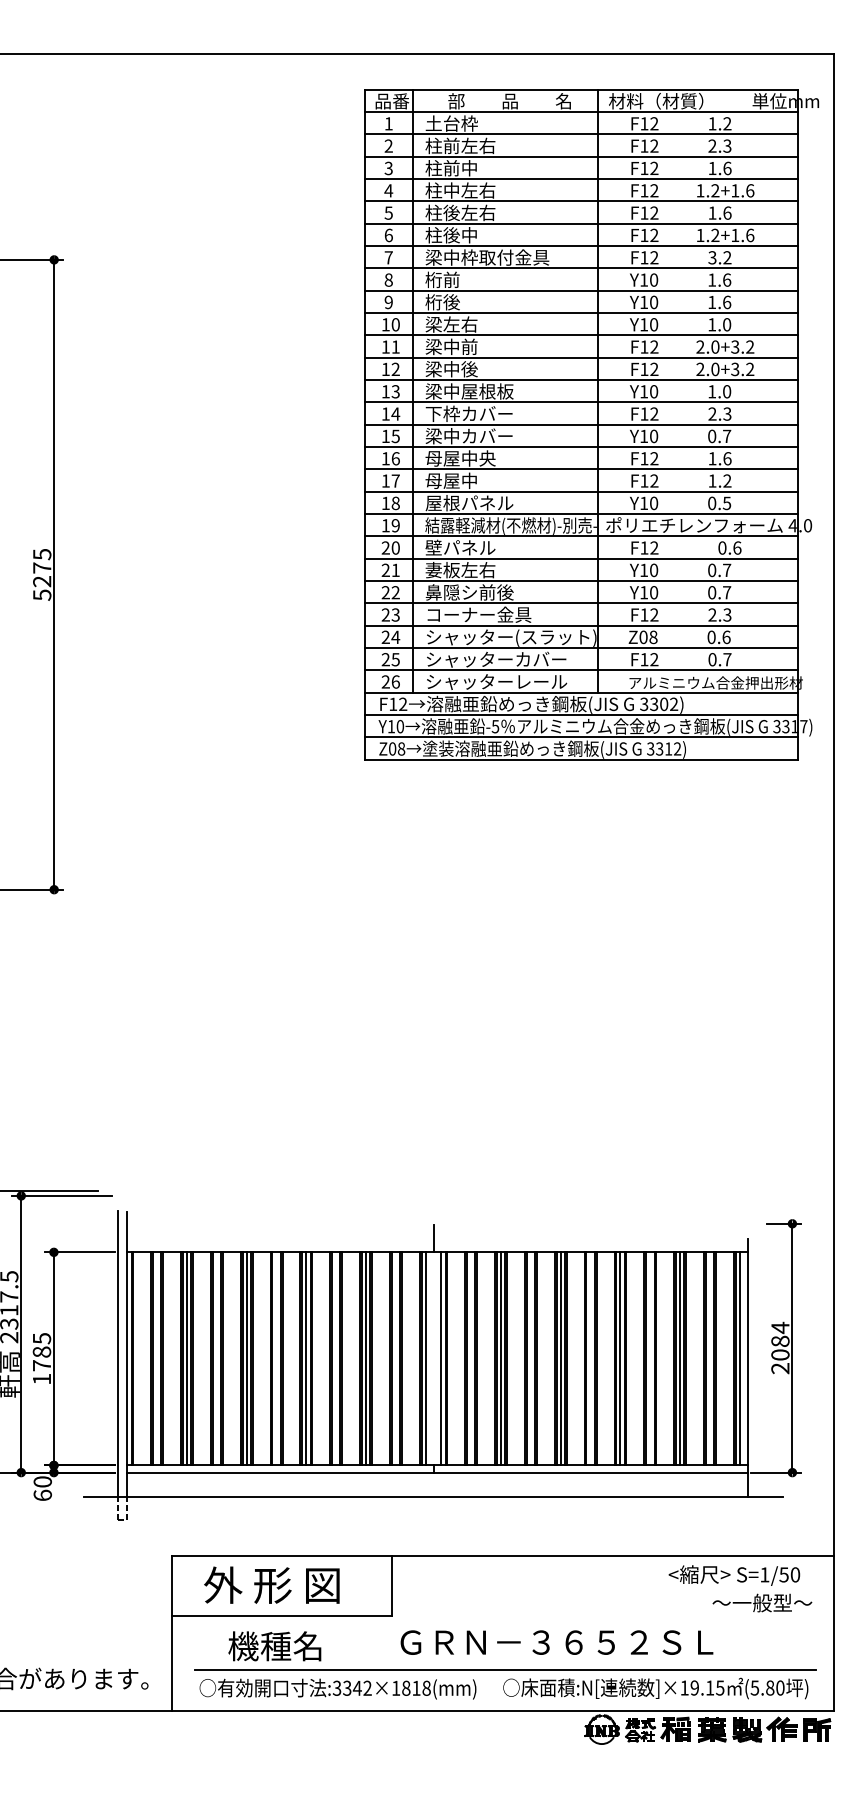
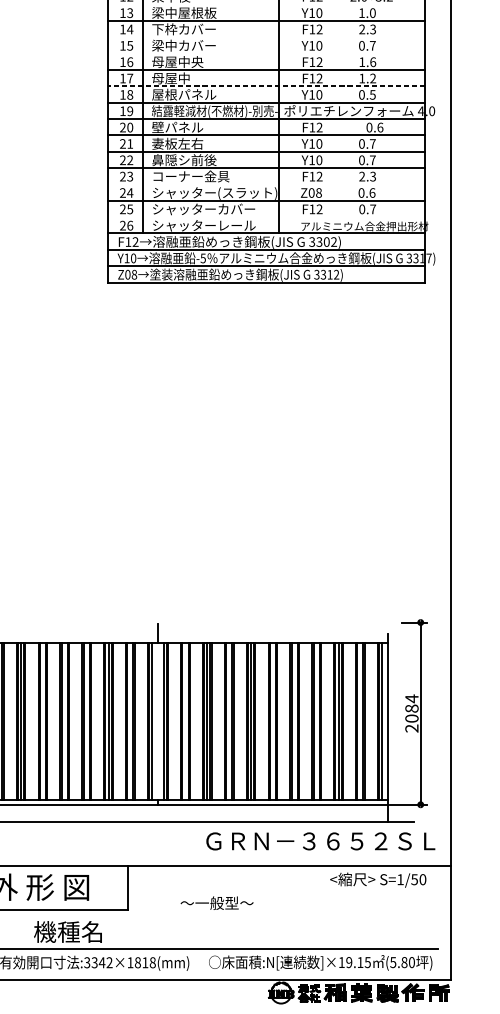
line: (581, 380) -> (266, 4), removed
line: (581, 424) -> (266, 37), removed
line: (581, 446) -> (266, 53), removed
line: (581, 491) -> (266, 86), solid -> dashed
line: (581, 625) -> (266, 184), removed
line: (581, 670) -> (266, 217), removed
line: (306, 1358) -> (64, 721), removed
line: (620, 1358) -> (294, 721), removed
text: (762, 1602) -> (217, 902), moved
text: (556, 1642) -> (320, 841), moved
text: (274, 1646) -> (67, 932), moved

